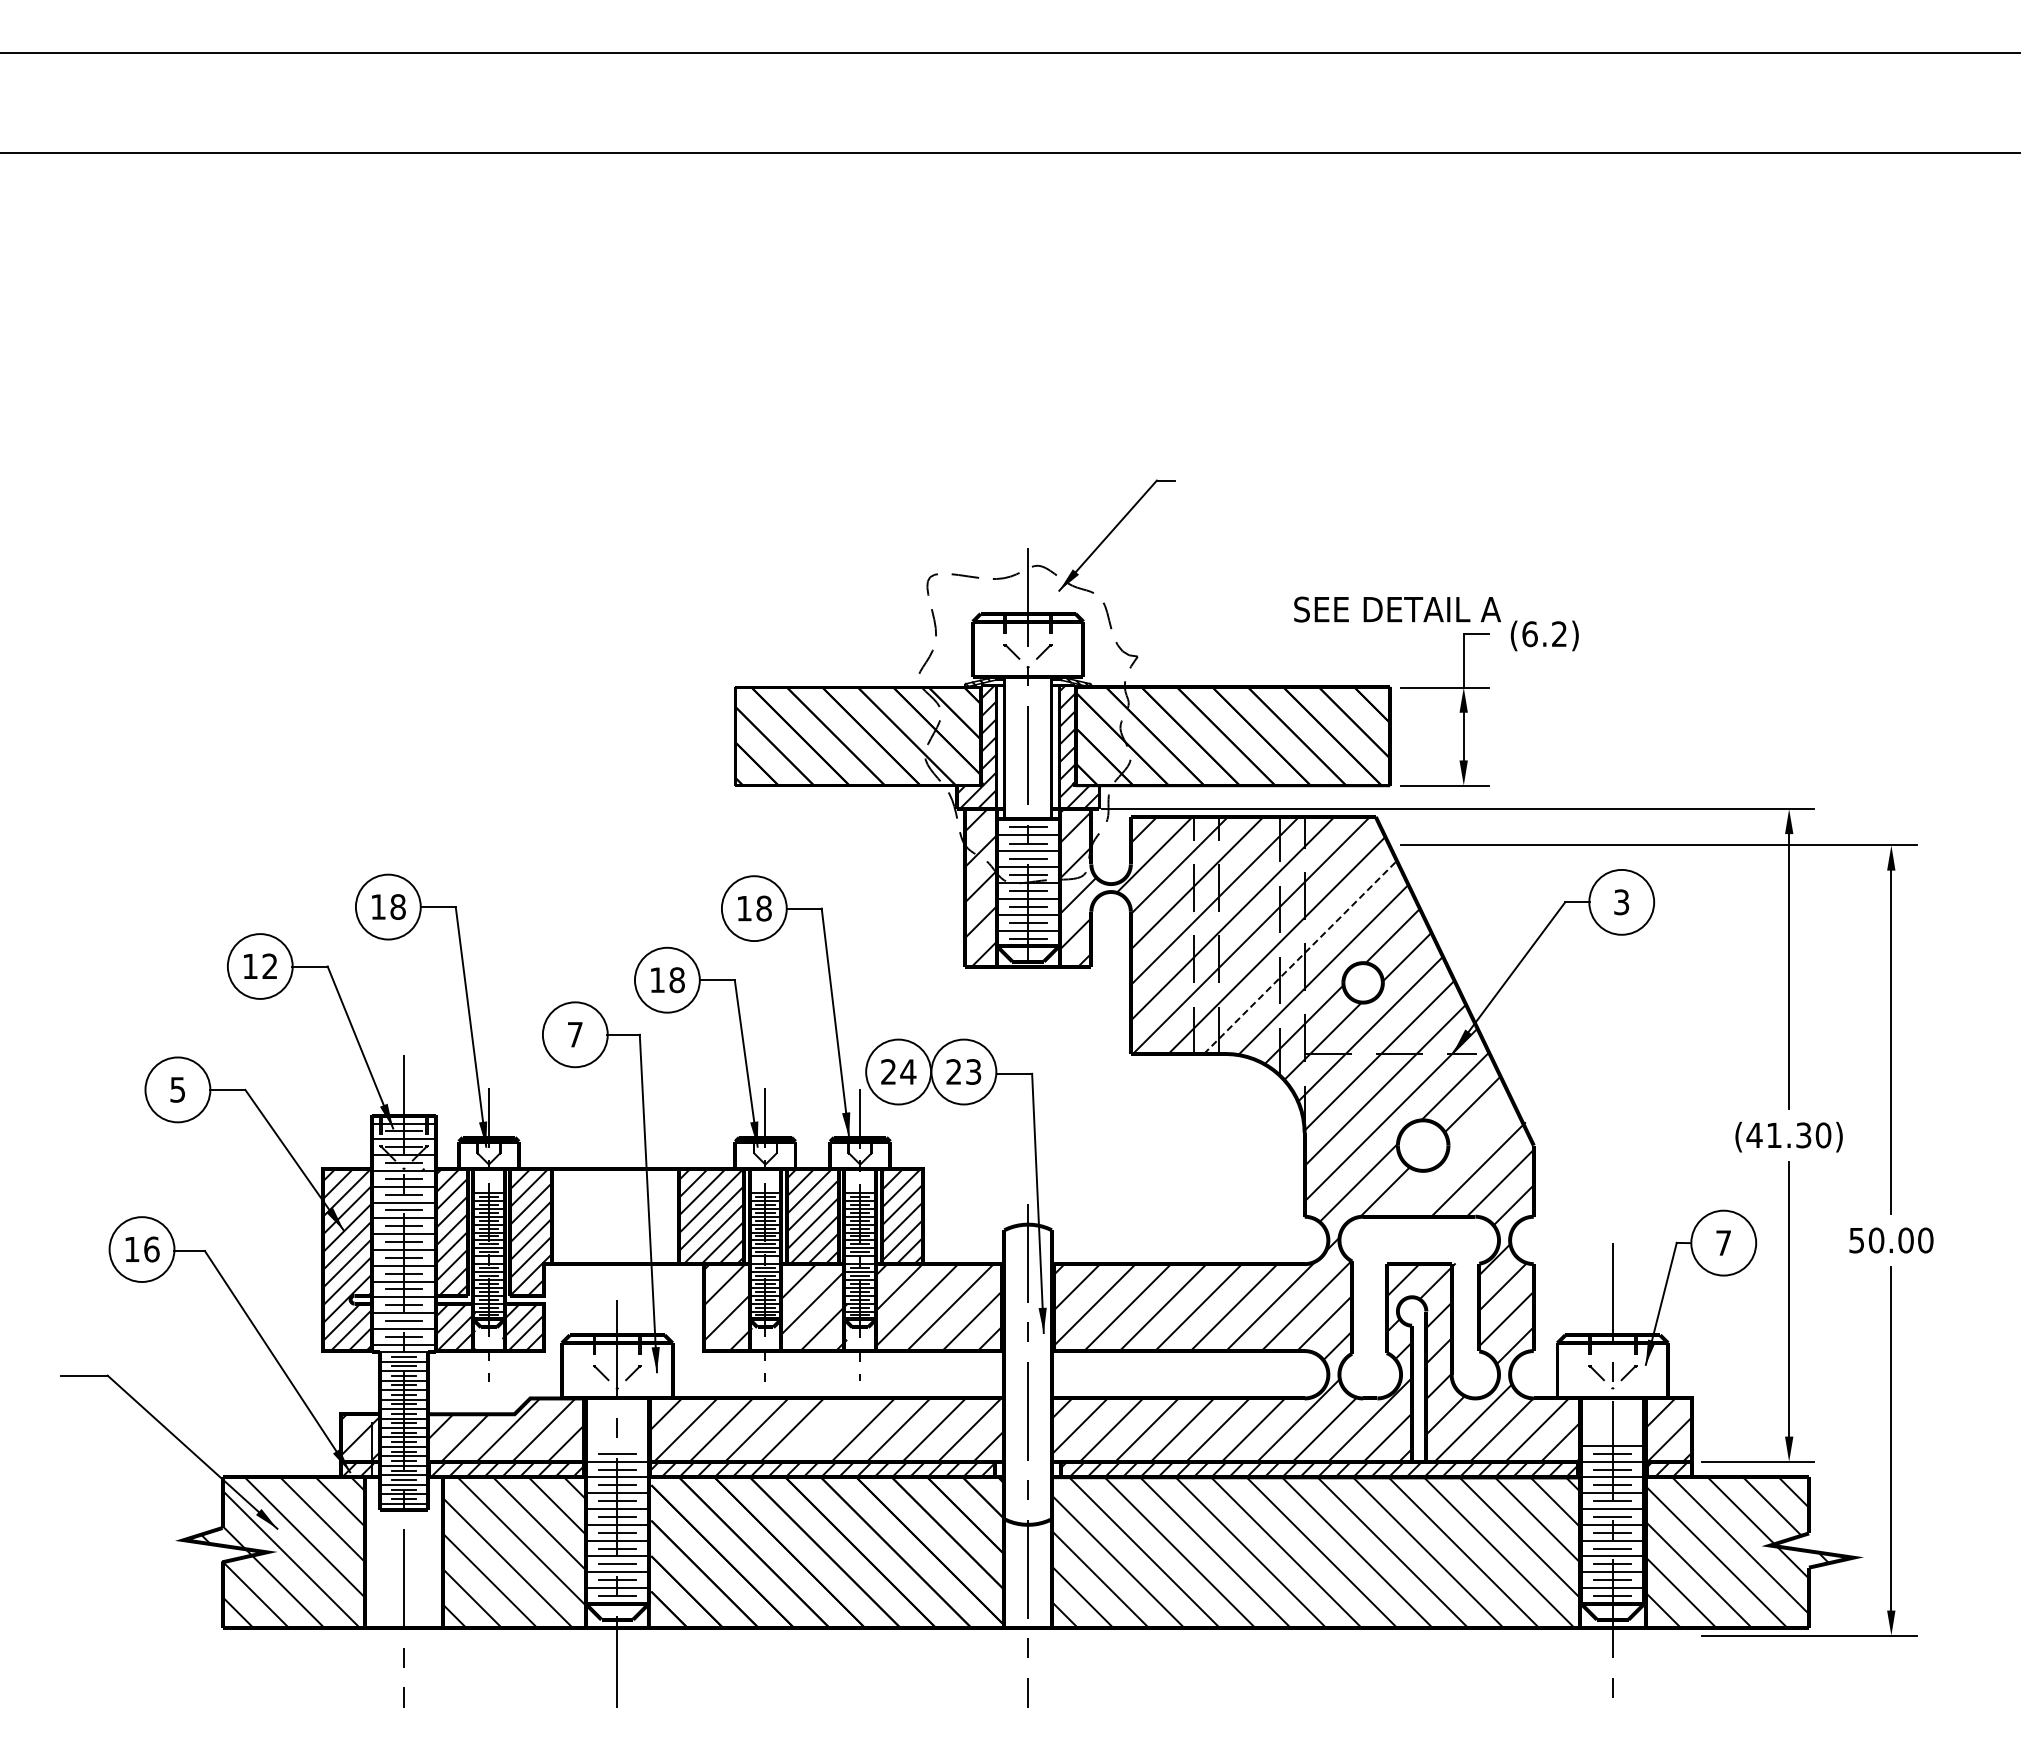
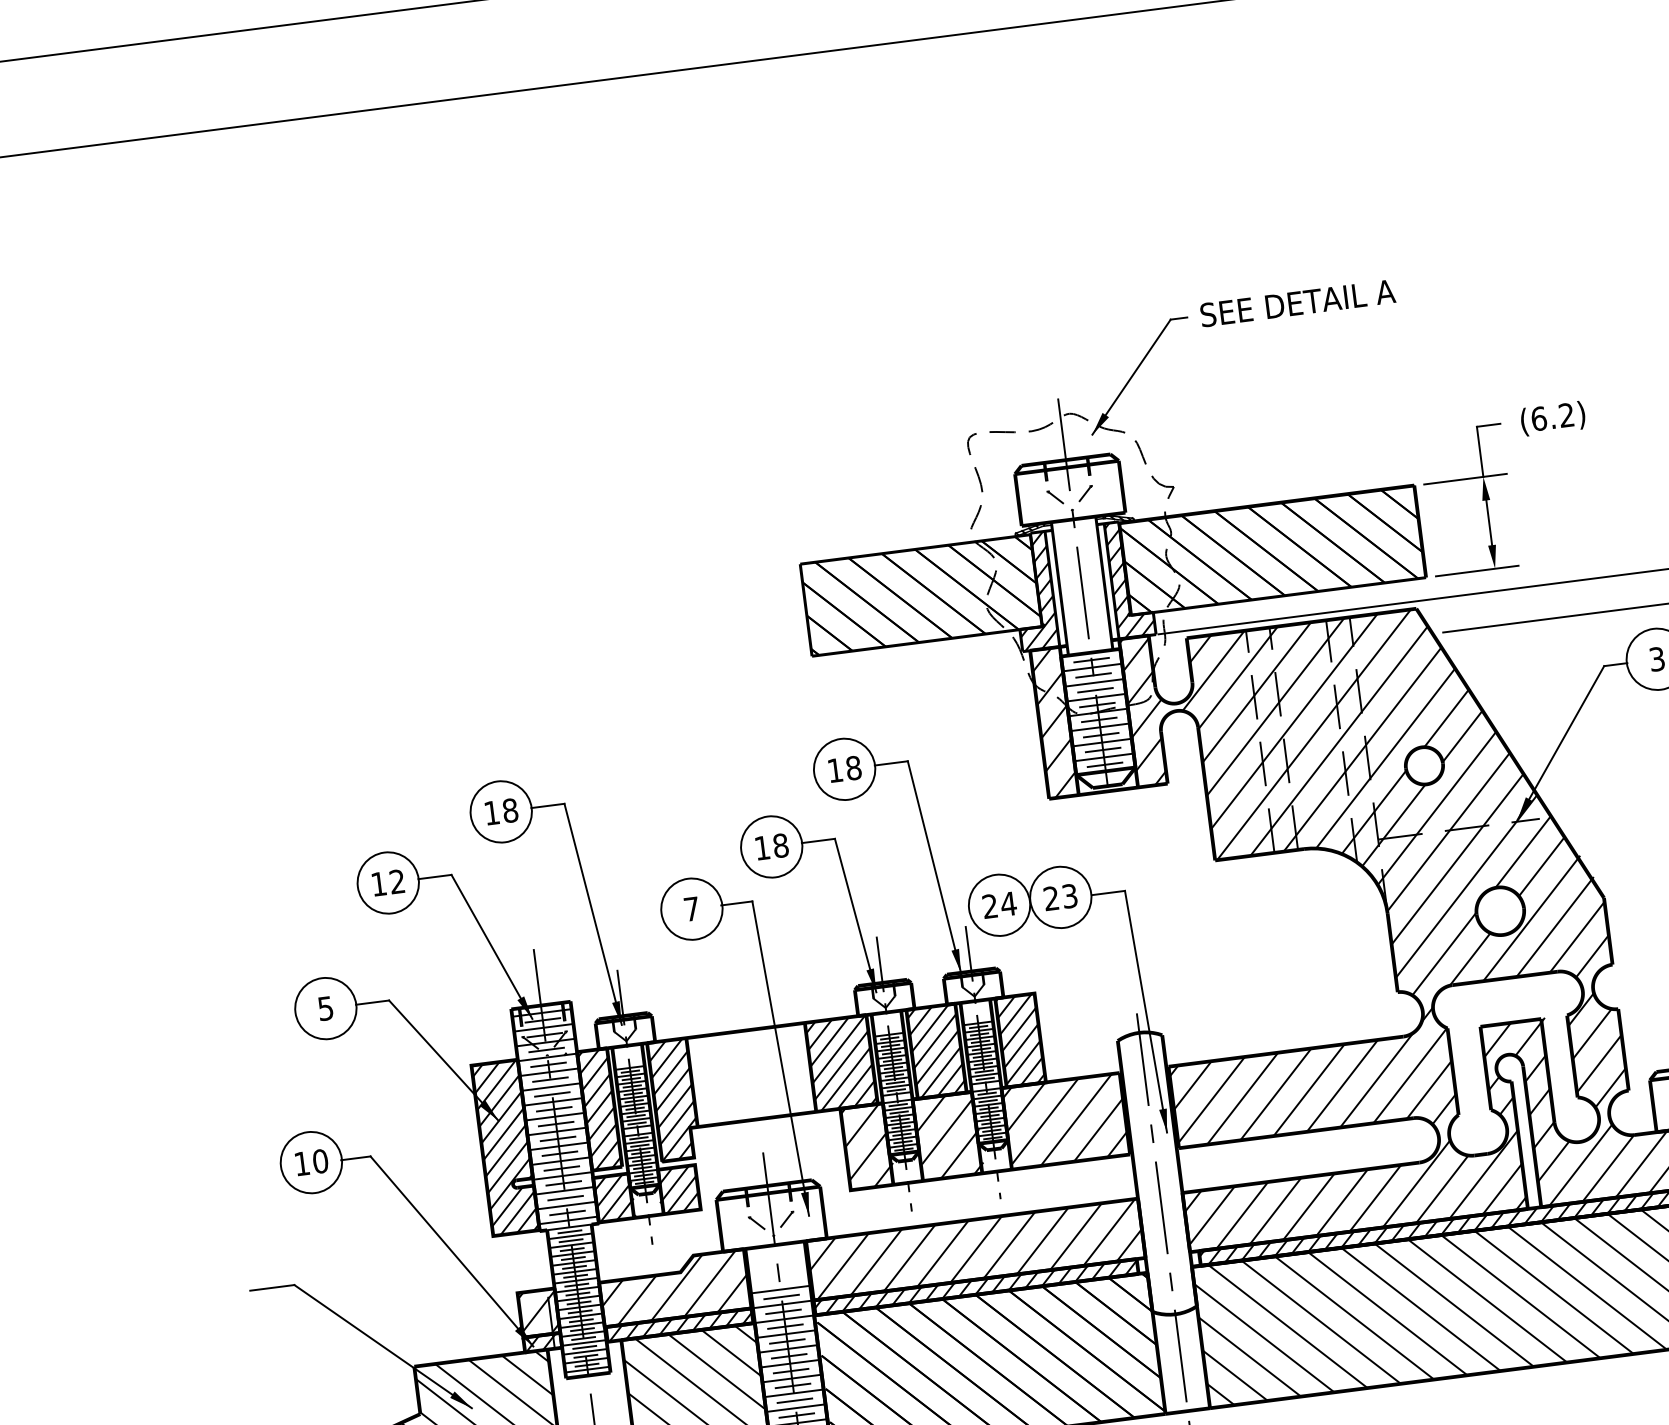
text: (1397, 609) -> (1297, 303), moved
line: (1300, 957) -> (1362, 749), dashed -> solid
line: (1454, 1157) -> (1531, 918), added
text: (151, 1249) -> (320, 1161), 16 -> 10
line: (827, 1429) -> (975, 1249), added
line: (616, 1445) -> (779, 1289), added

